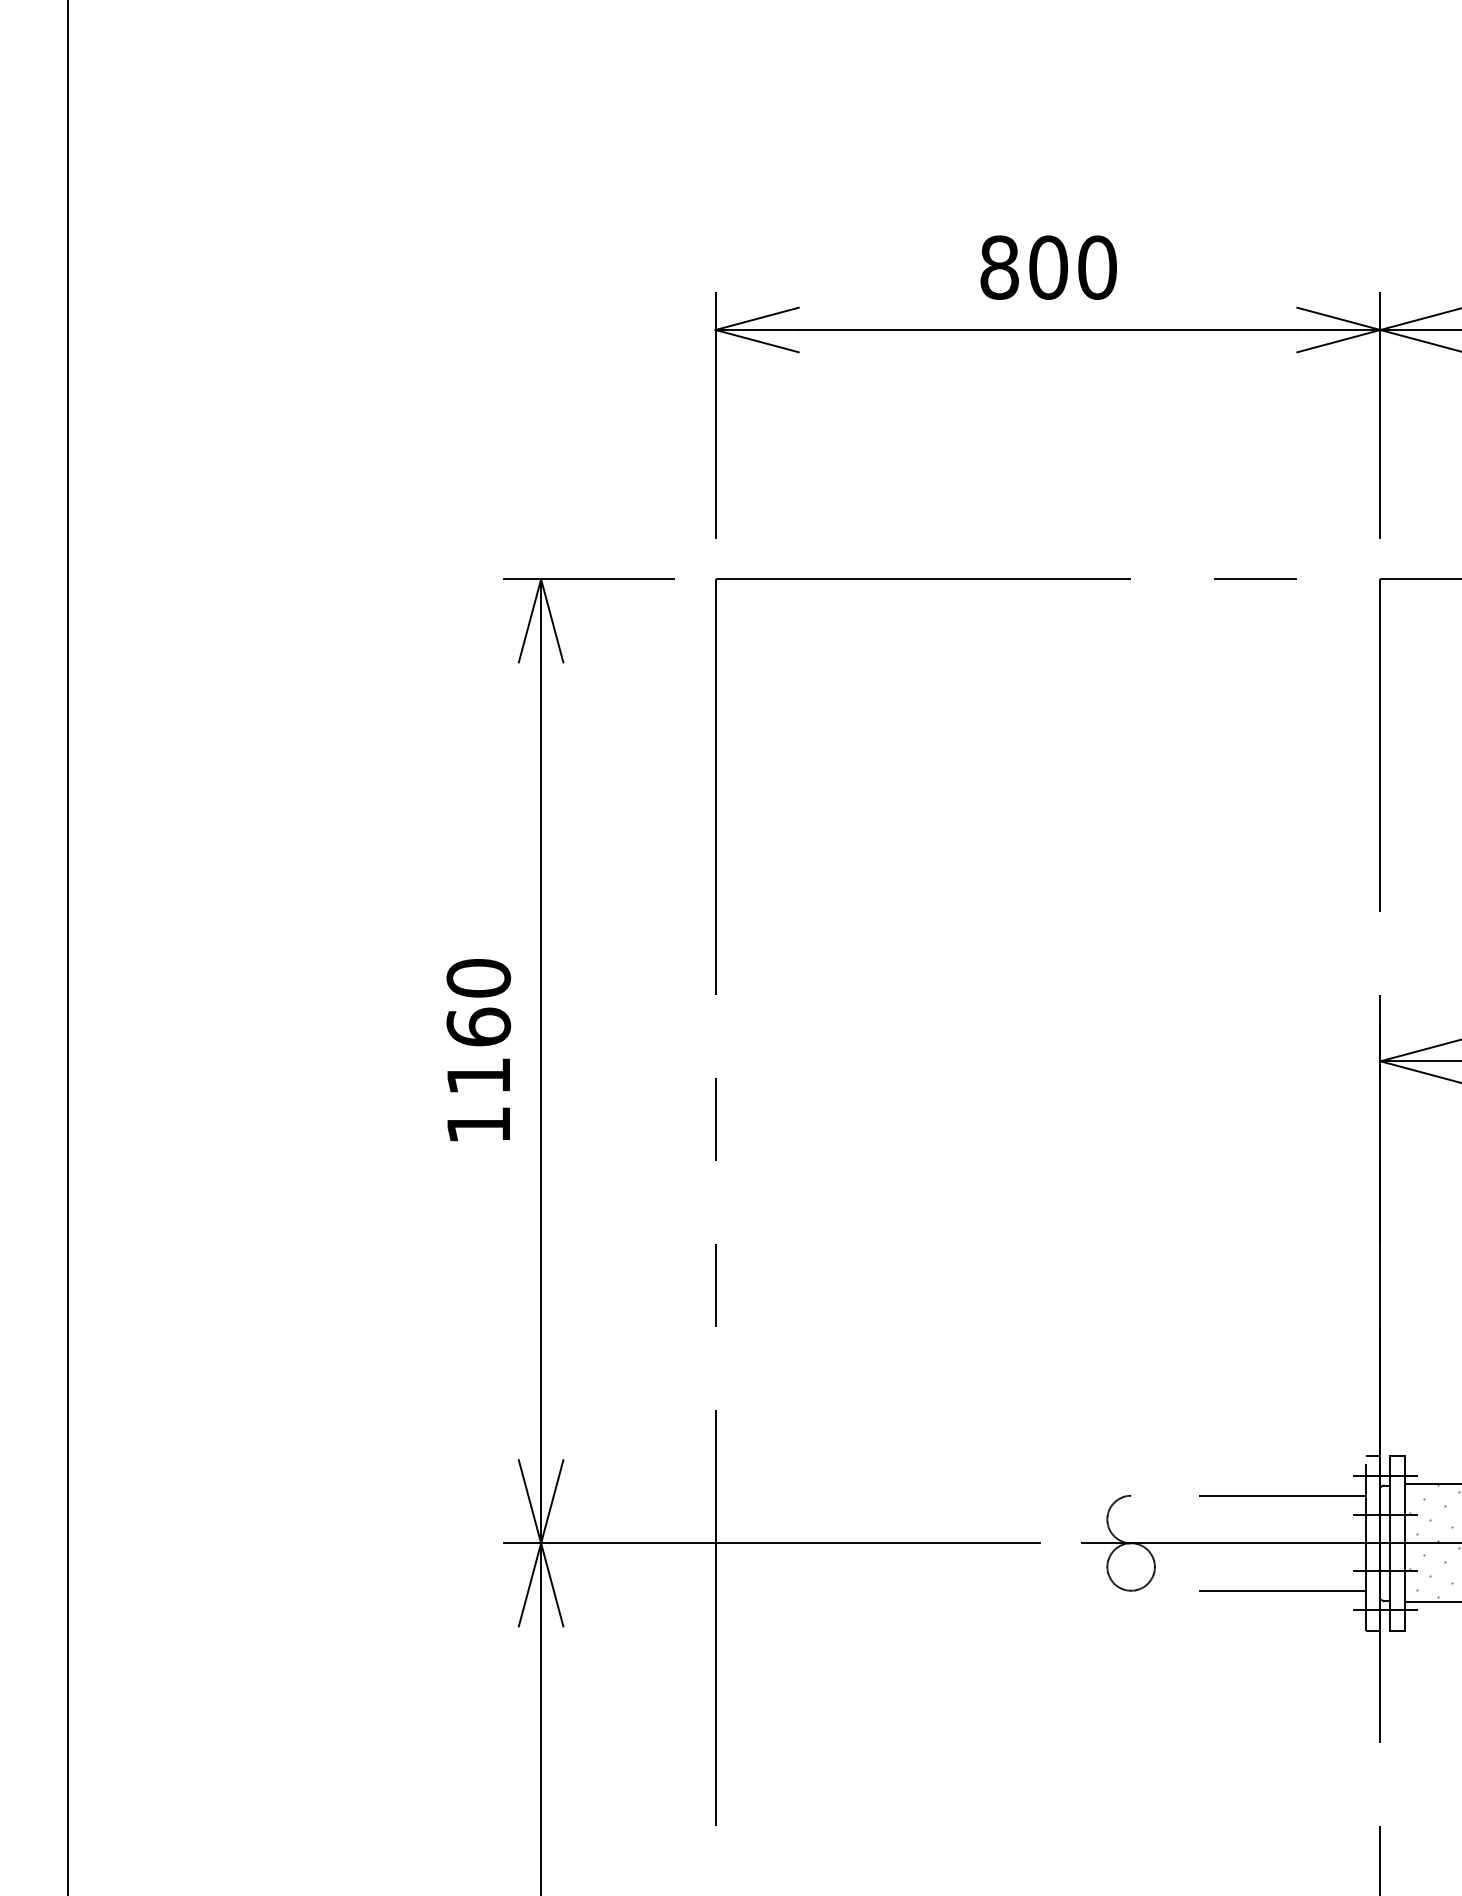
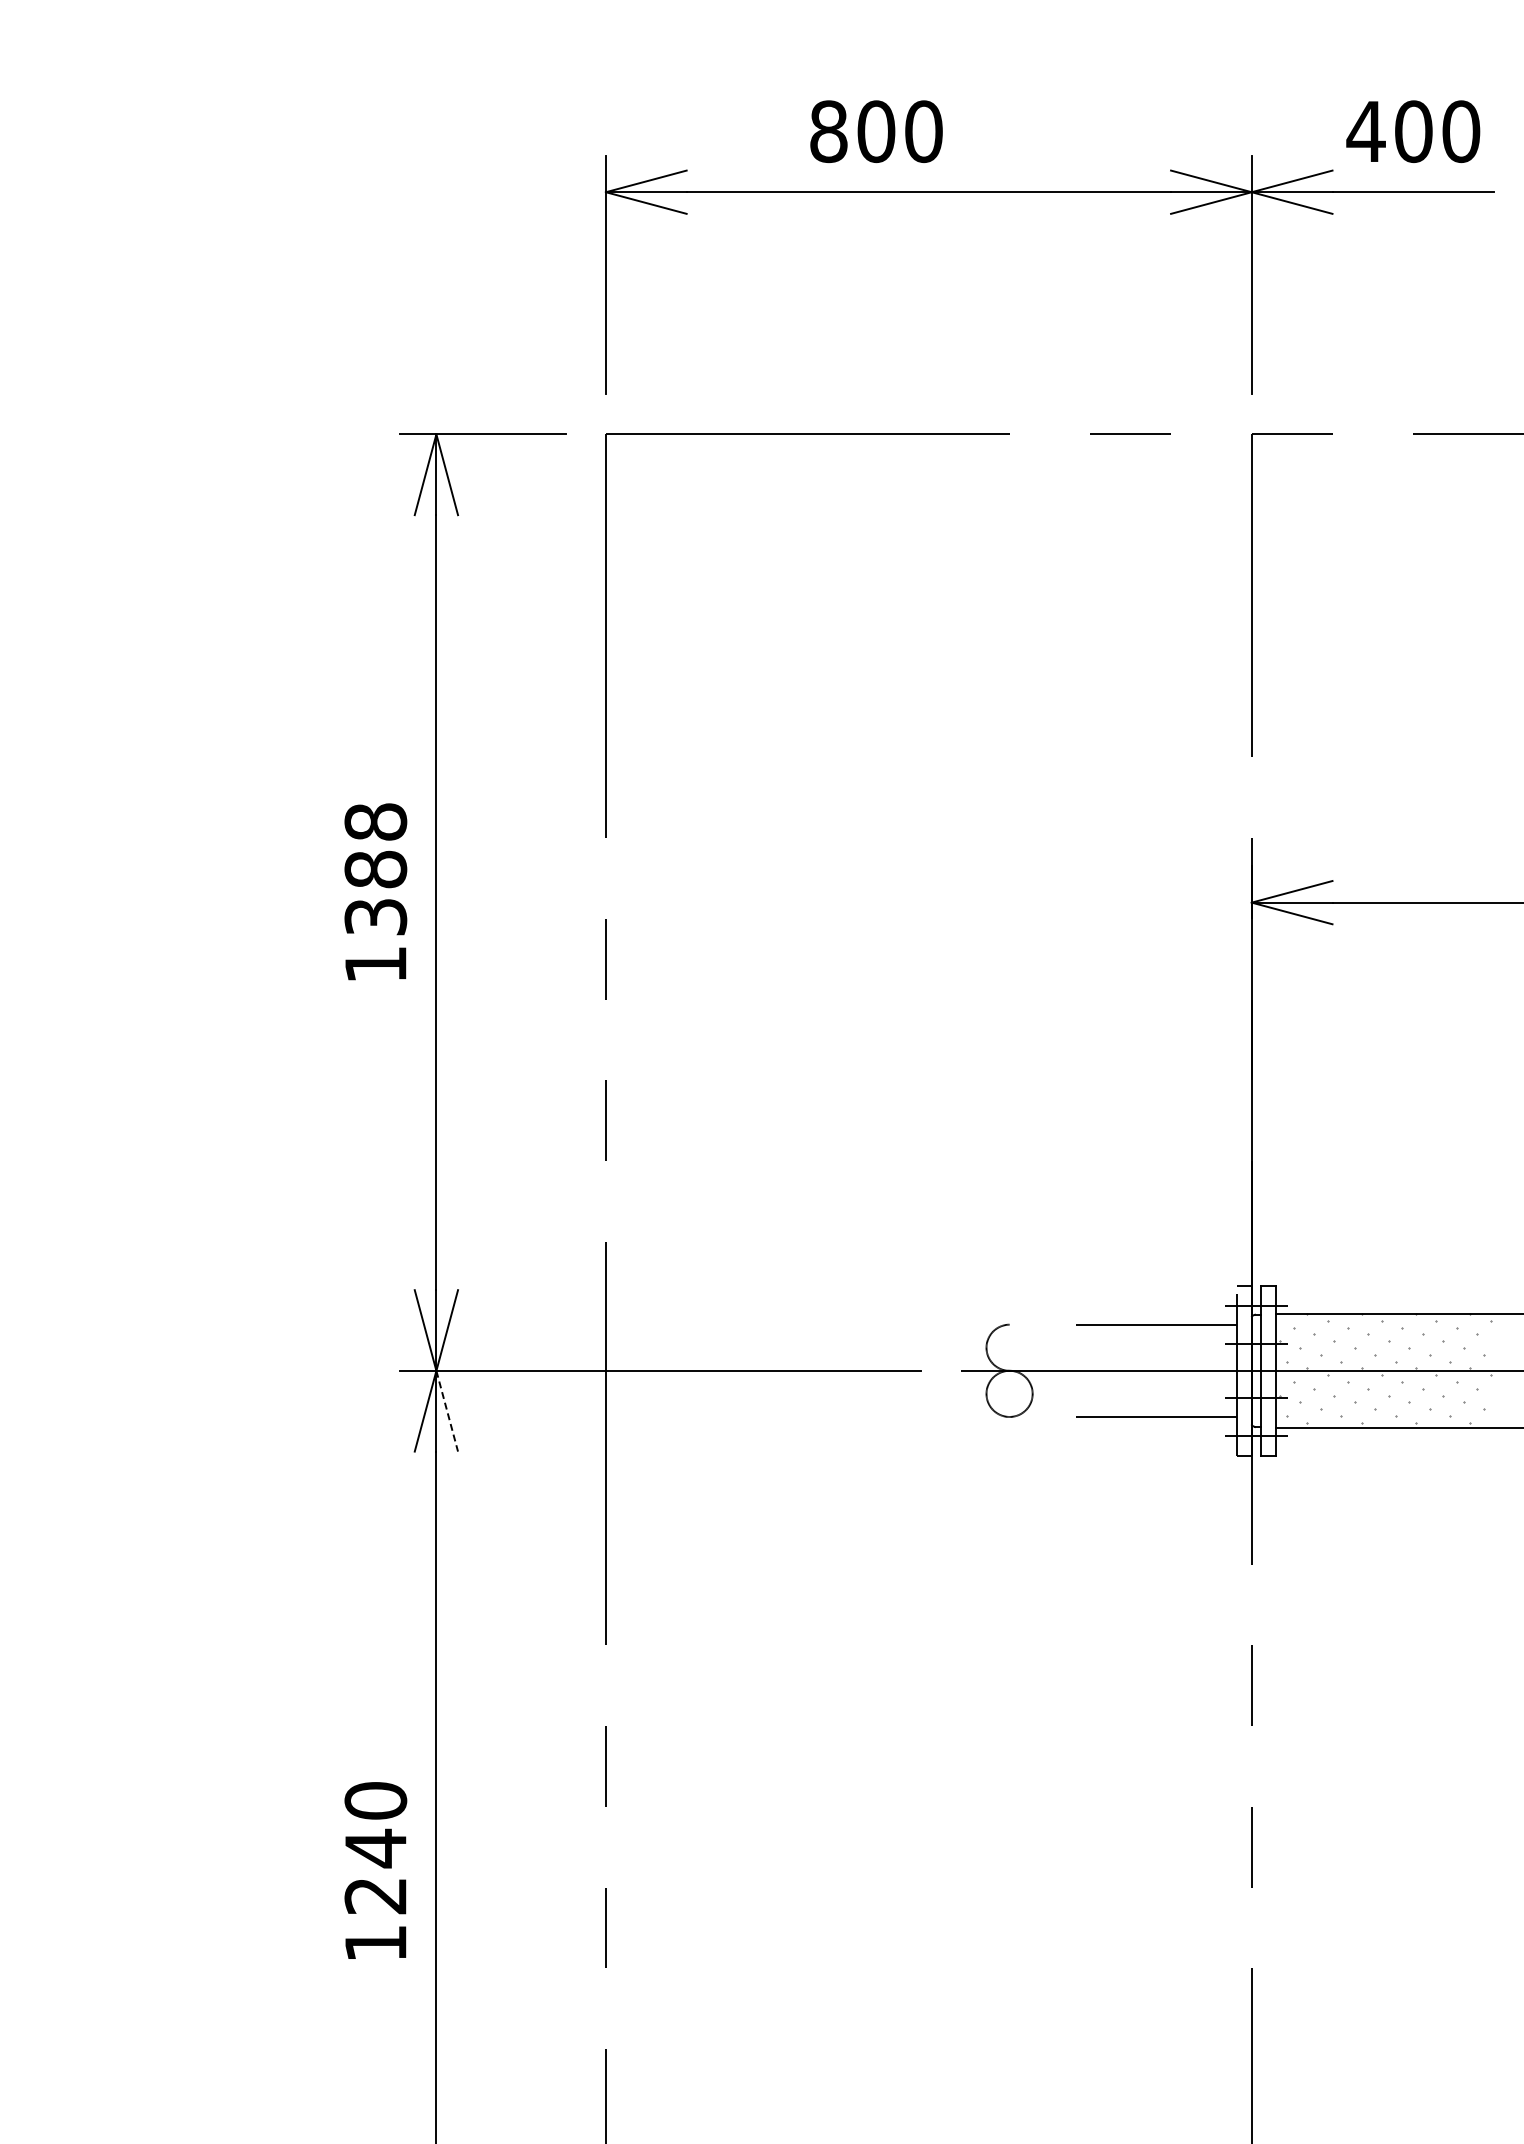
text: (1048, 267) -> (876, 131), moved
text: (478, 1027) -> (375, 869), 1160 -> 1388
line: (552, 1585) -> (447, 1411), solid -> dashed

